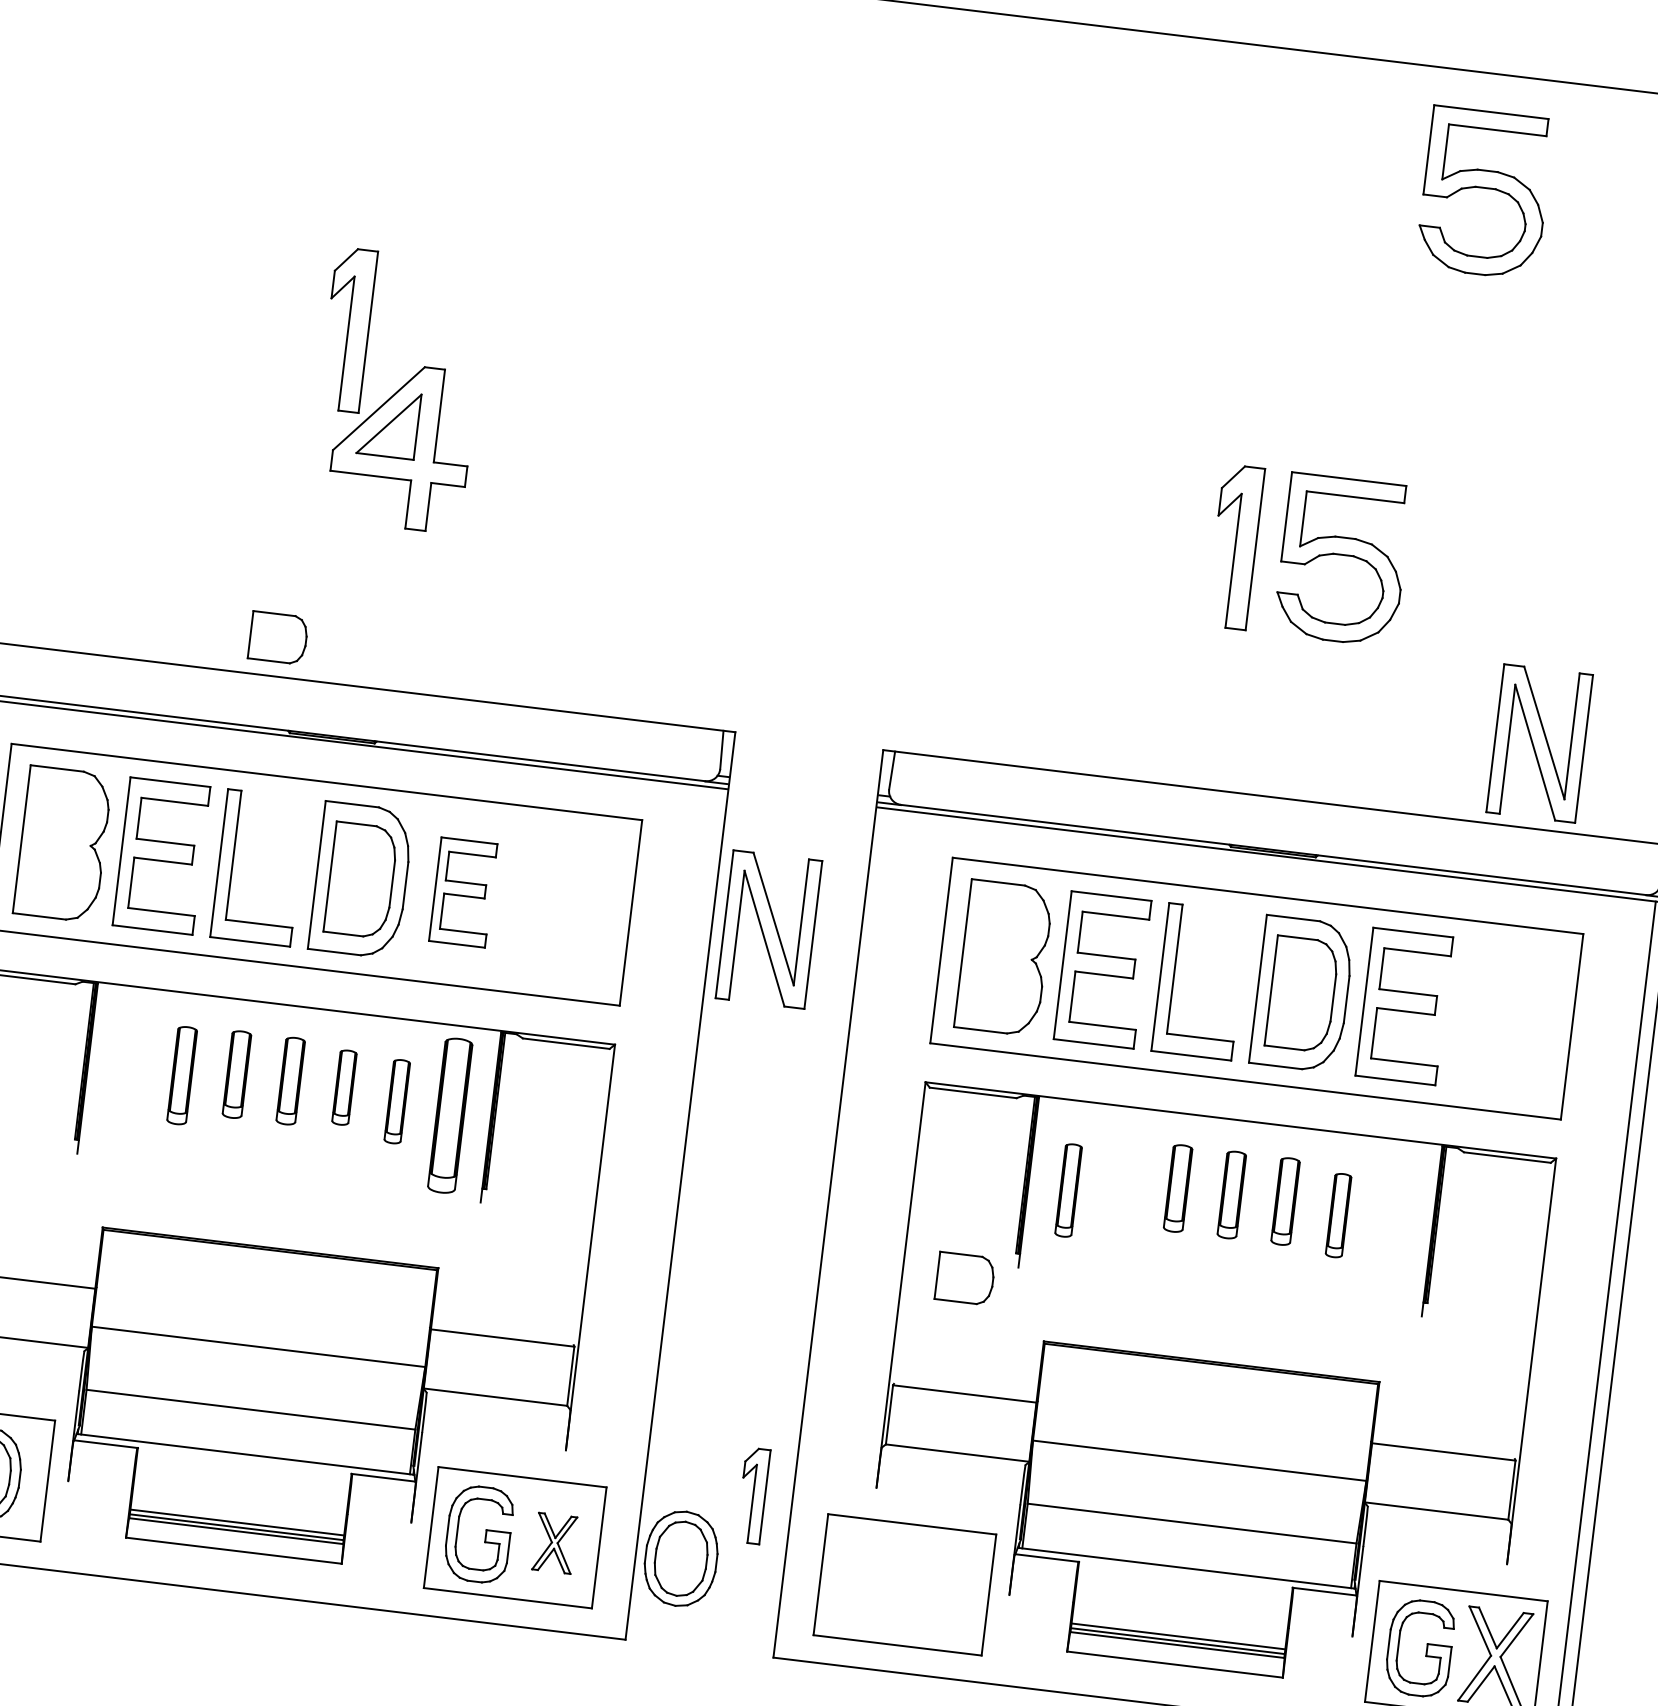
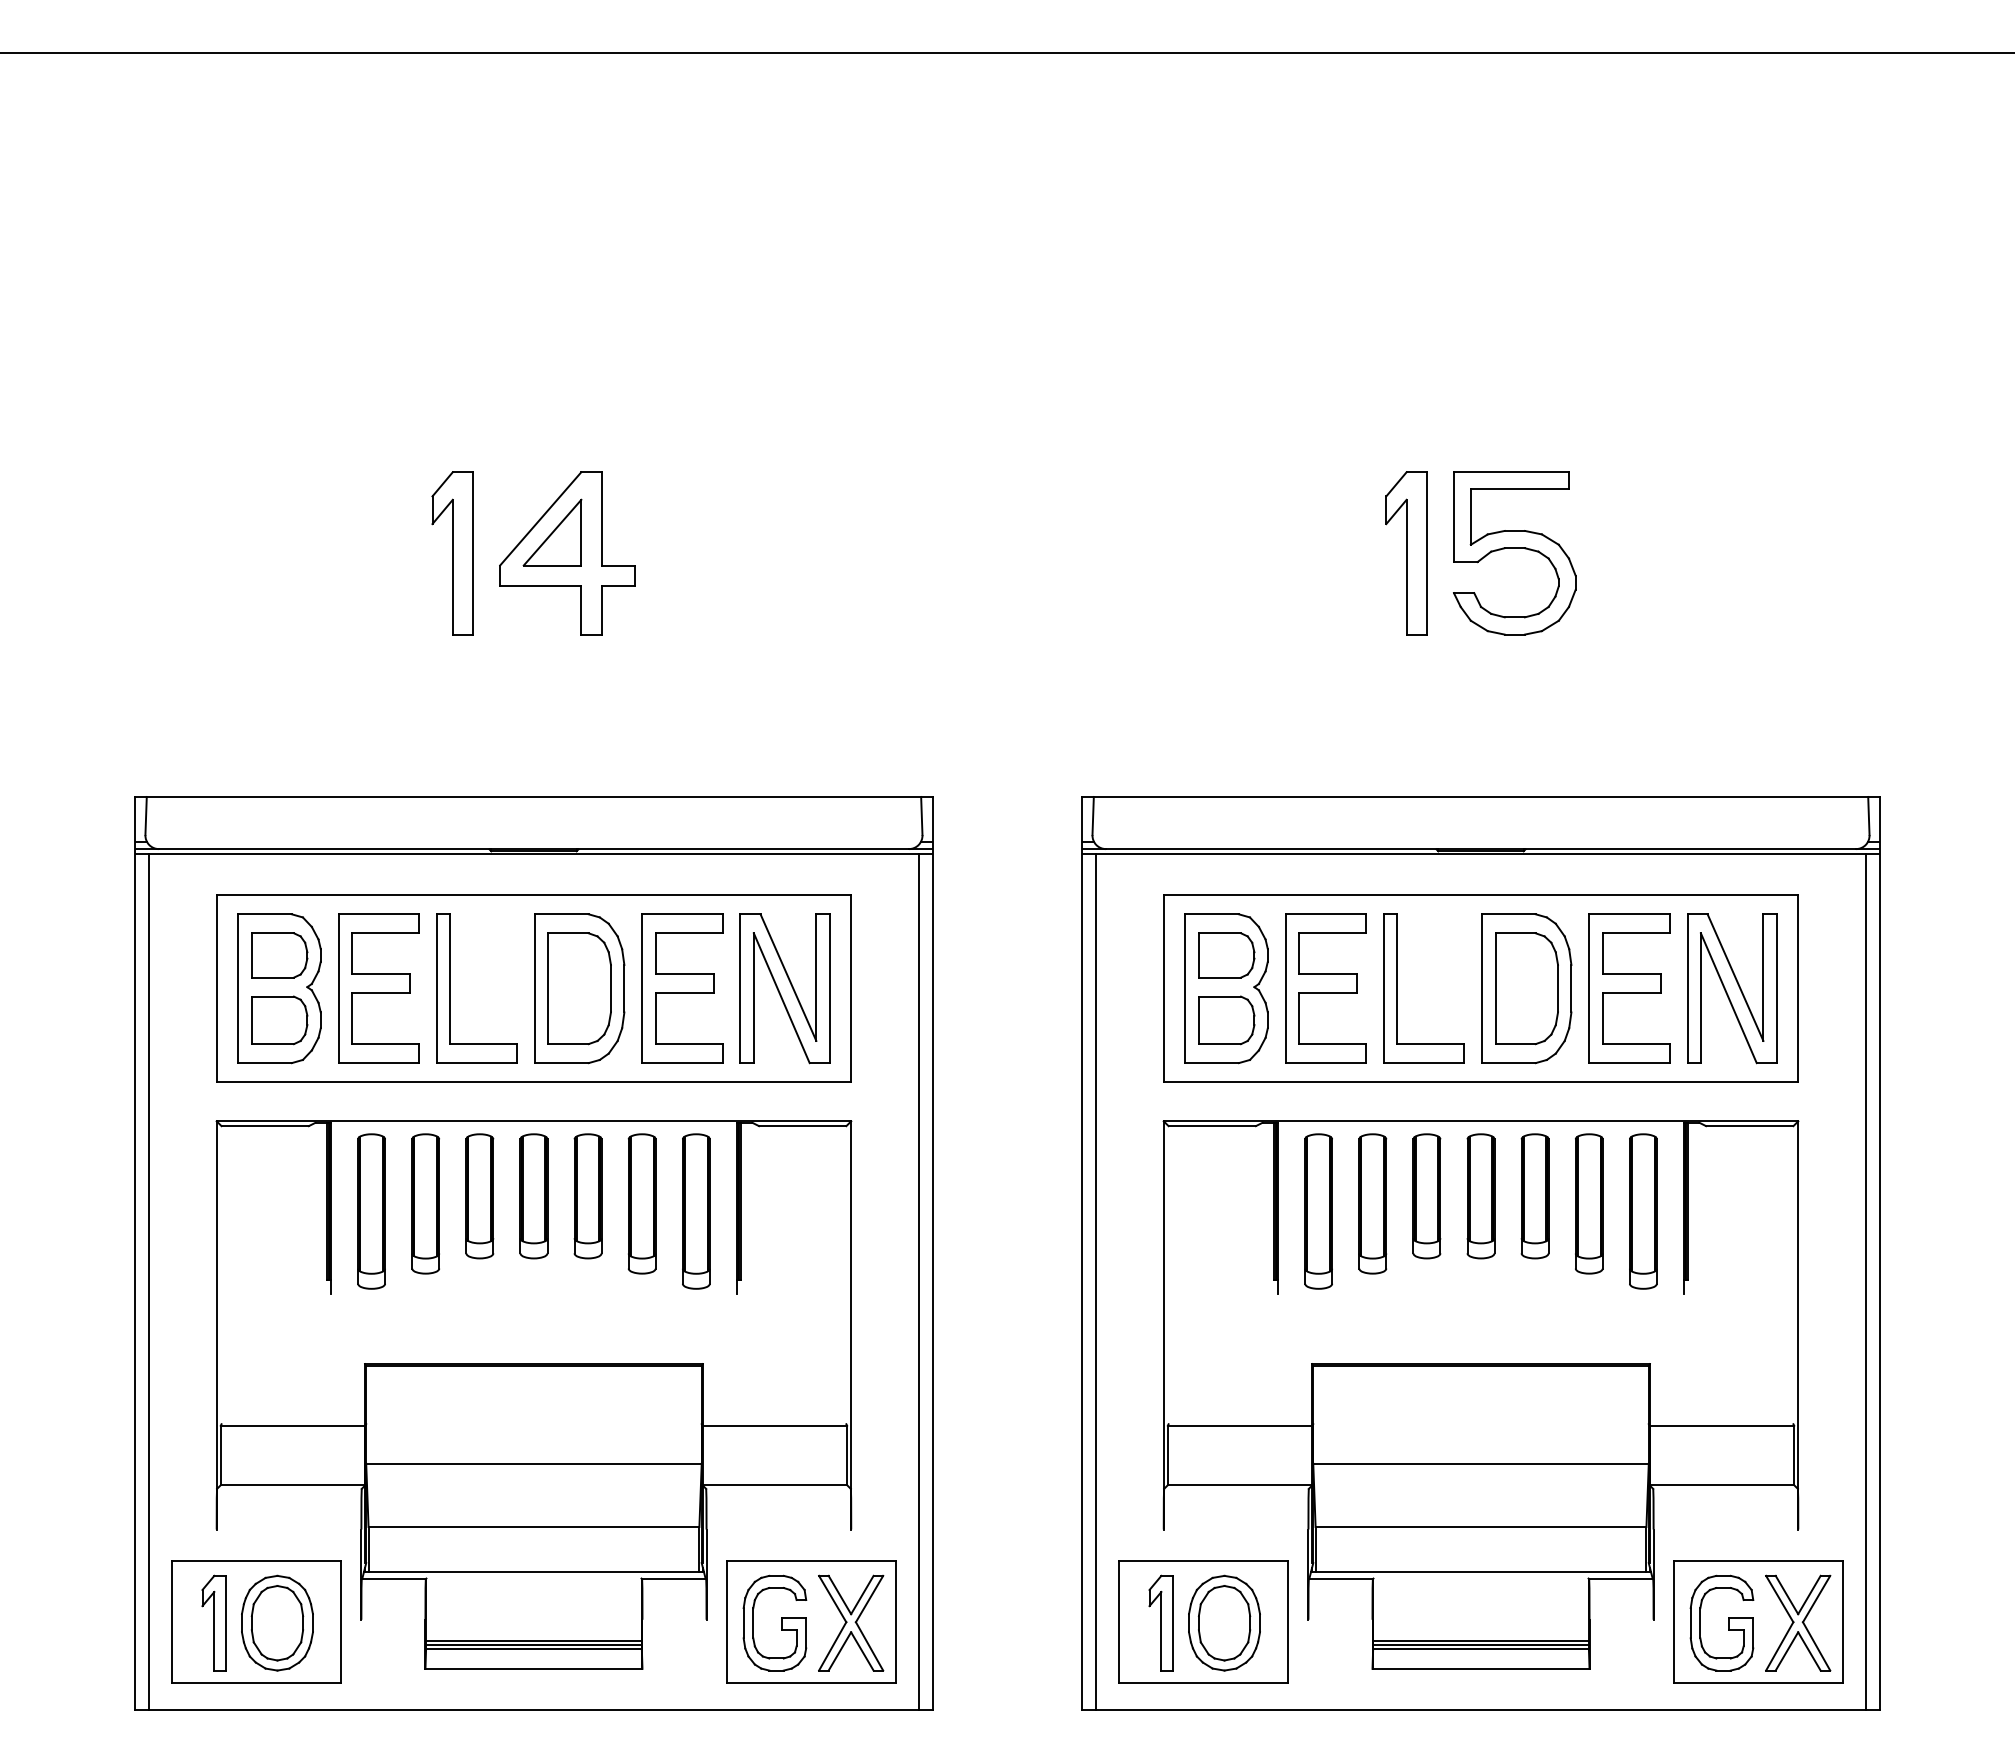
part: (1484, 193) -> (1611, 172), removed
part: (347, 329) -> (452, 553), moved
part: (278, 638) -> (279, 1020), moved
part: (1540, 743) -> (1732, 988), moved
part: (66, 811) -> (279, 955), added
part: (463, 892) -> (682, 988), size x1.43
part: (1007, 925) -> (1226, 955), added
part: (768, 929) -> (784, 988), moved
part: (236, 1074) -> (479, 1196), size x1.43
part: (182, 1075) -> (425, 1203), size x1.43
part: (127, 1076) -> (371, 1211), added
part: (290, 1081) -> (533, 1196), size x1.43
part: (343, 1087) -> (587, 1196), size x1.67
part: (396, 1101) -> (641, 1203), size x1.67
part: (1177, 1188) -> (1426, 1196), size x1.43
part: (1123, 1189) -> (1372, 1203), added
part: (1068, 1190) -> (1318, 1211), size x1.67
part: (1231, 1195) -> (1480, 1196), size x1.43
part: (1284, 1201) -> (1534, 1196), size x1.43
line: (663, 1213) -> (919, 1282), added
part: (1338, 1215) -> (1589, 1203), size x1.67
part: (1391, 1229) -> (1643, 1211), added
line: (838, 1234) -> (1095, 1282), added
part: (965, 1278) -> (1226, 1020), moved
part: (752, 1495) -> (1160, 1622), moved
part: (555, 1542) -> (851, 1622), size x1.67
part: (681, 1558) -> (1224, 1622), moved

